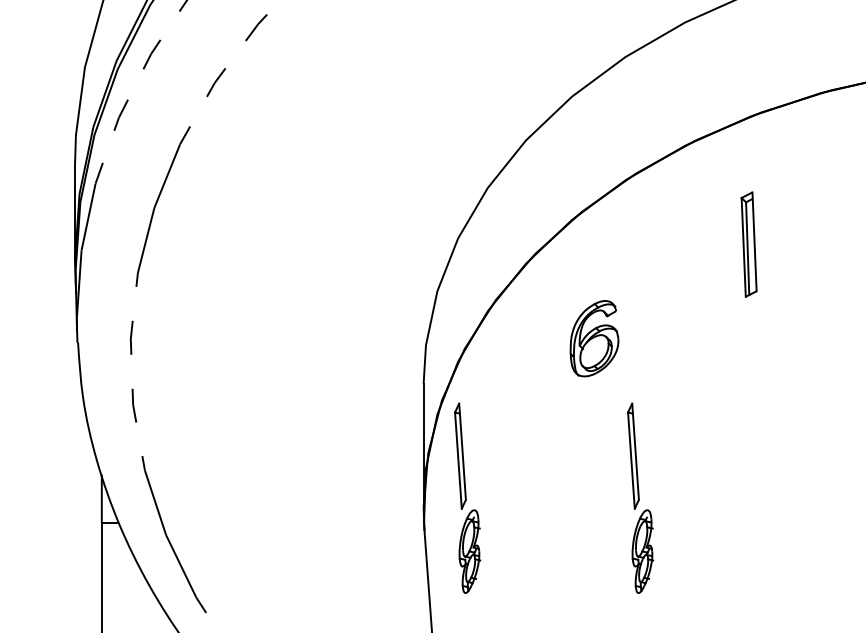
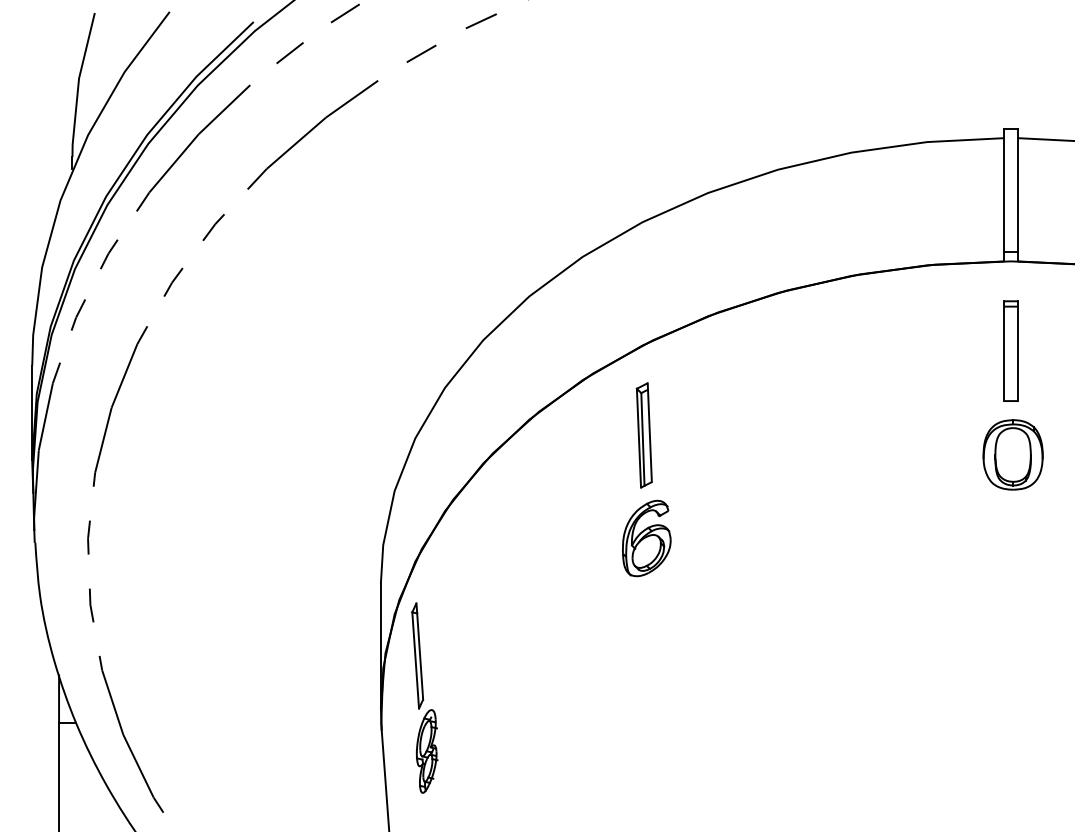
part: (748, 244) -> (643, 435), moved
part: (594, 338) -> (646, 538), moved
part: (640, 497) -> (597, 697), removed

